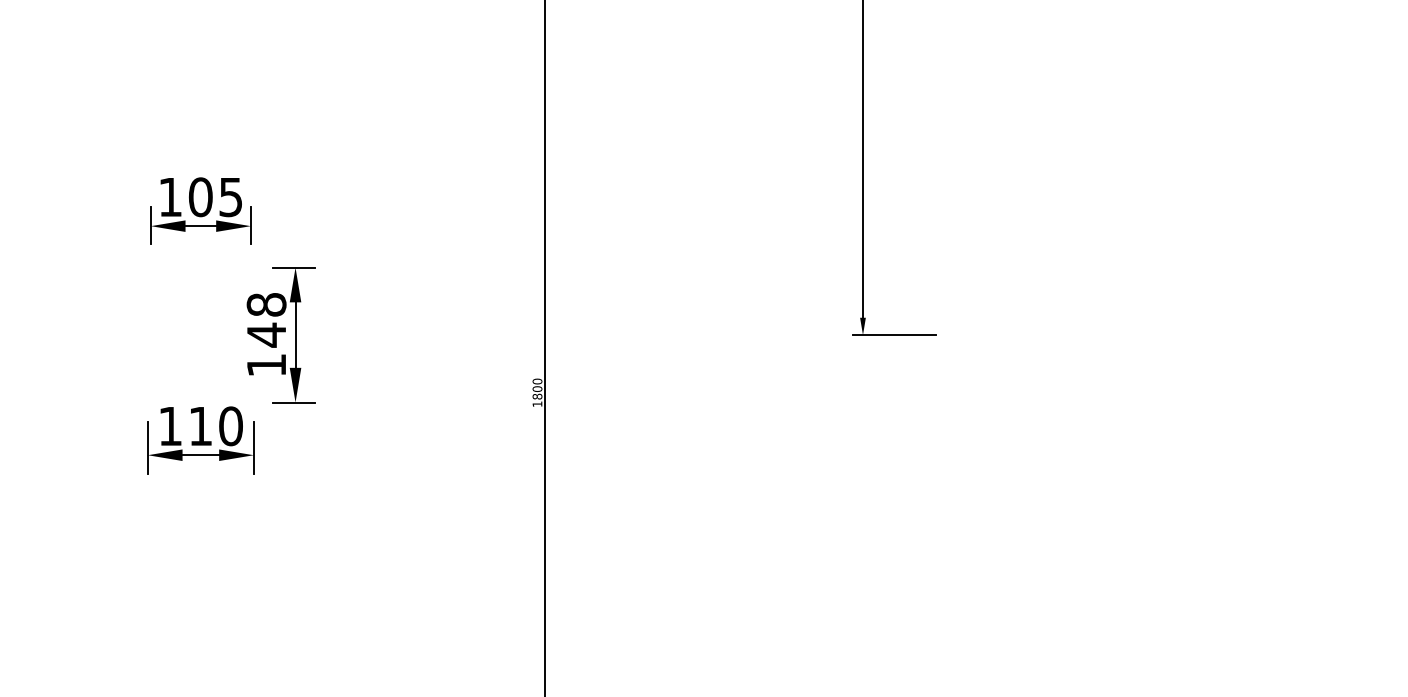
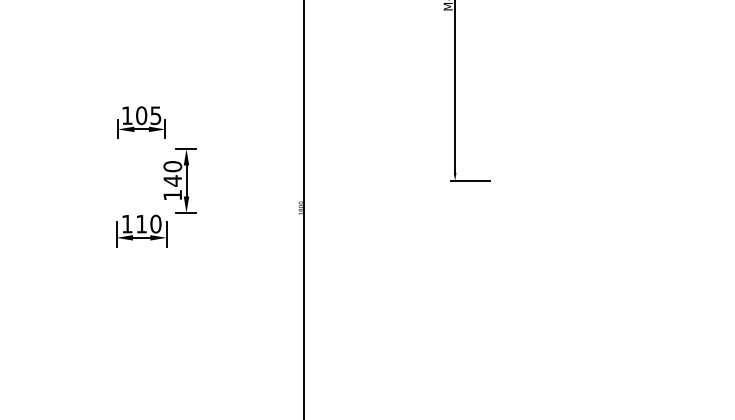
text: (265, 304) -> (172, 166), 148 -> 140

